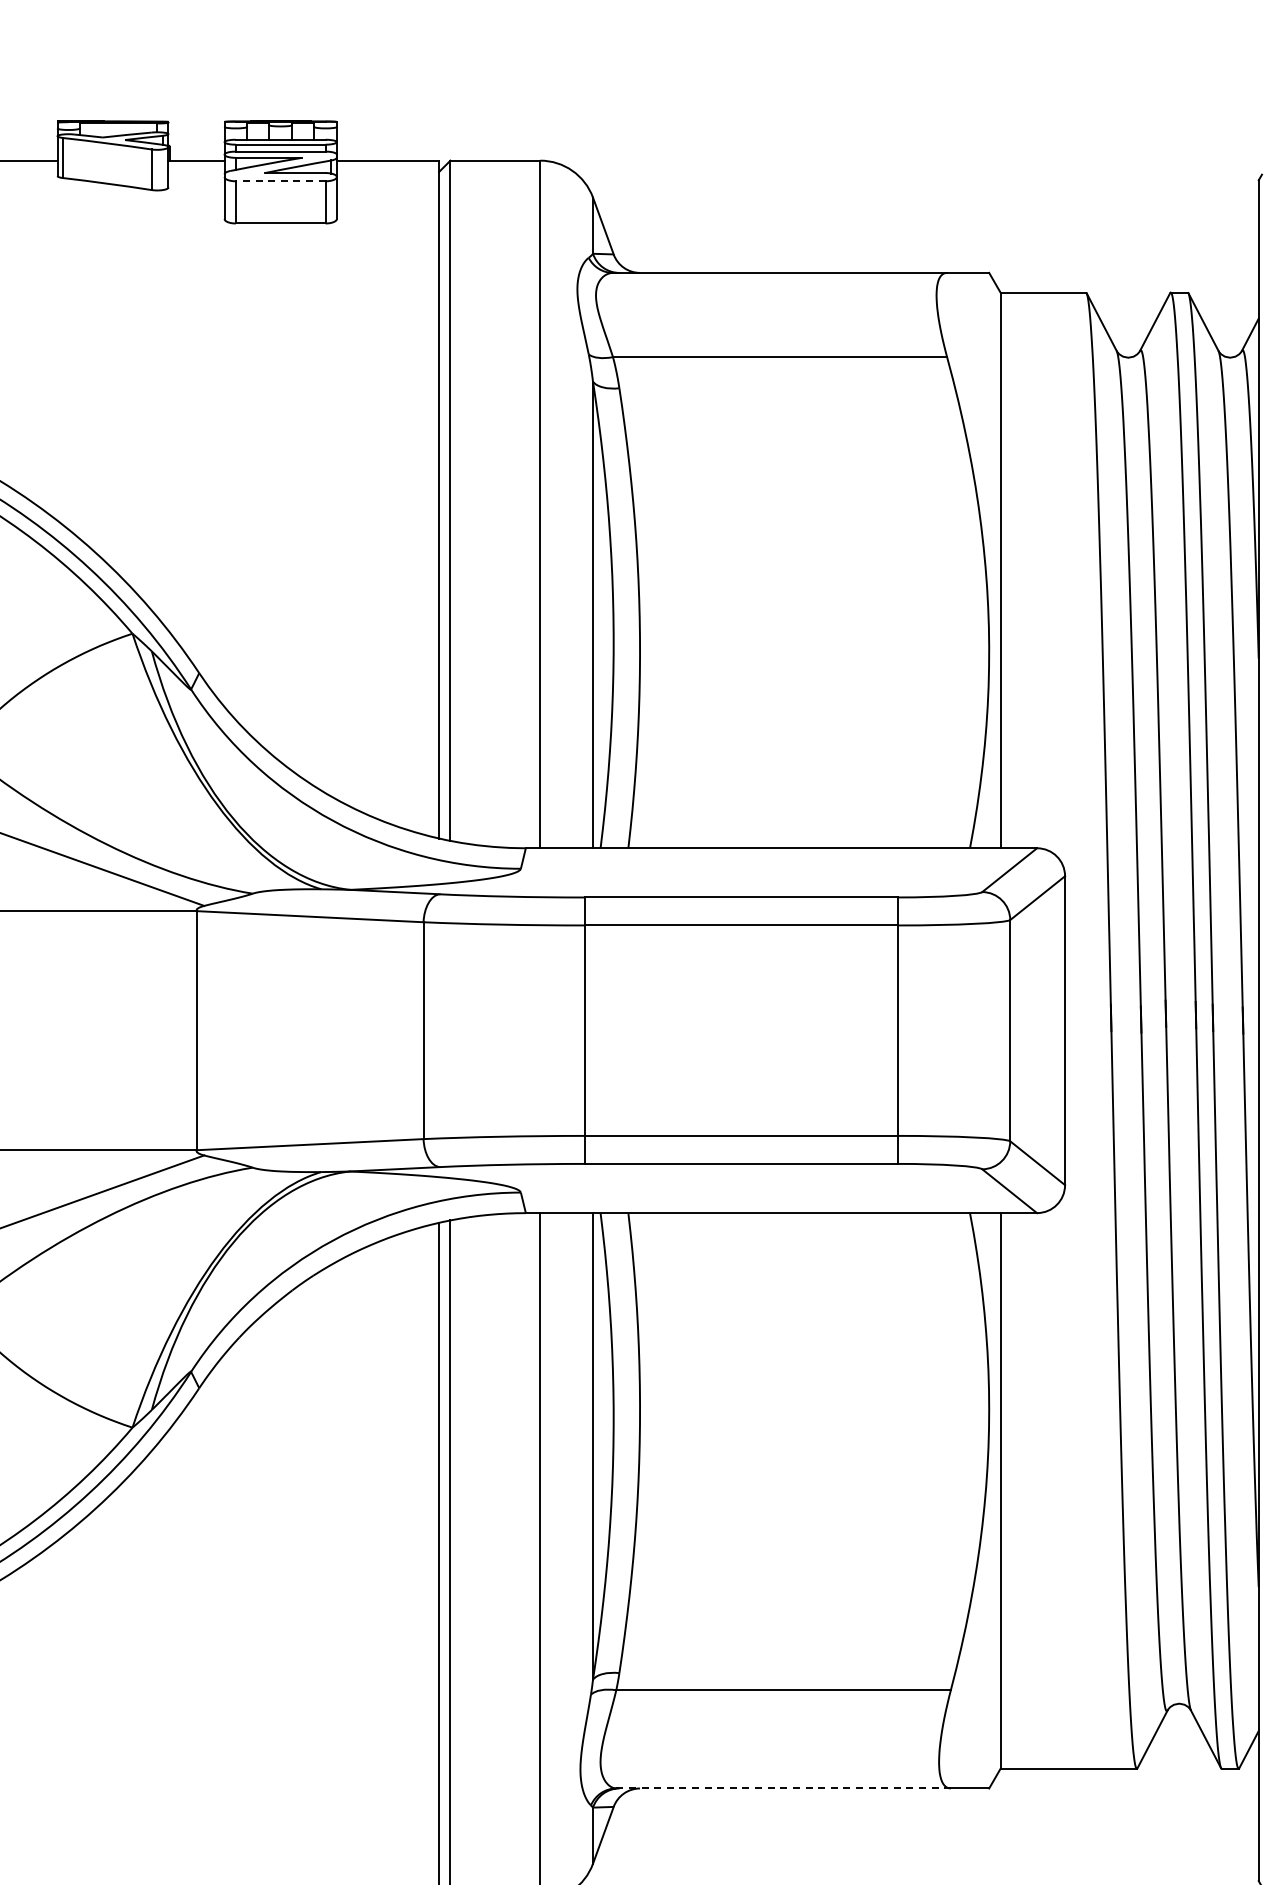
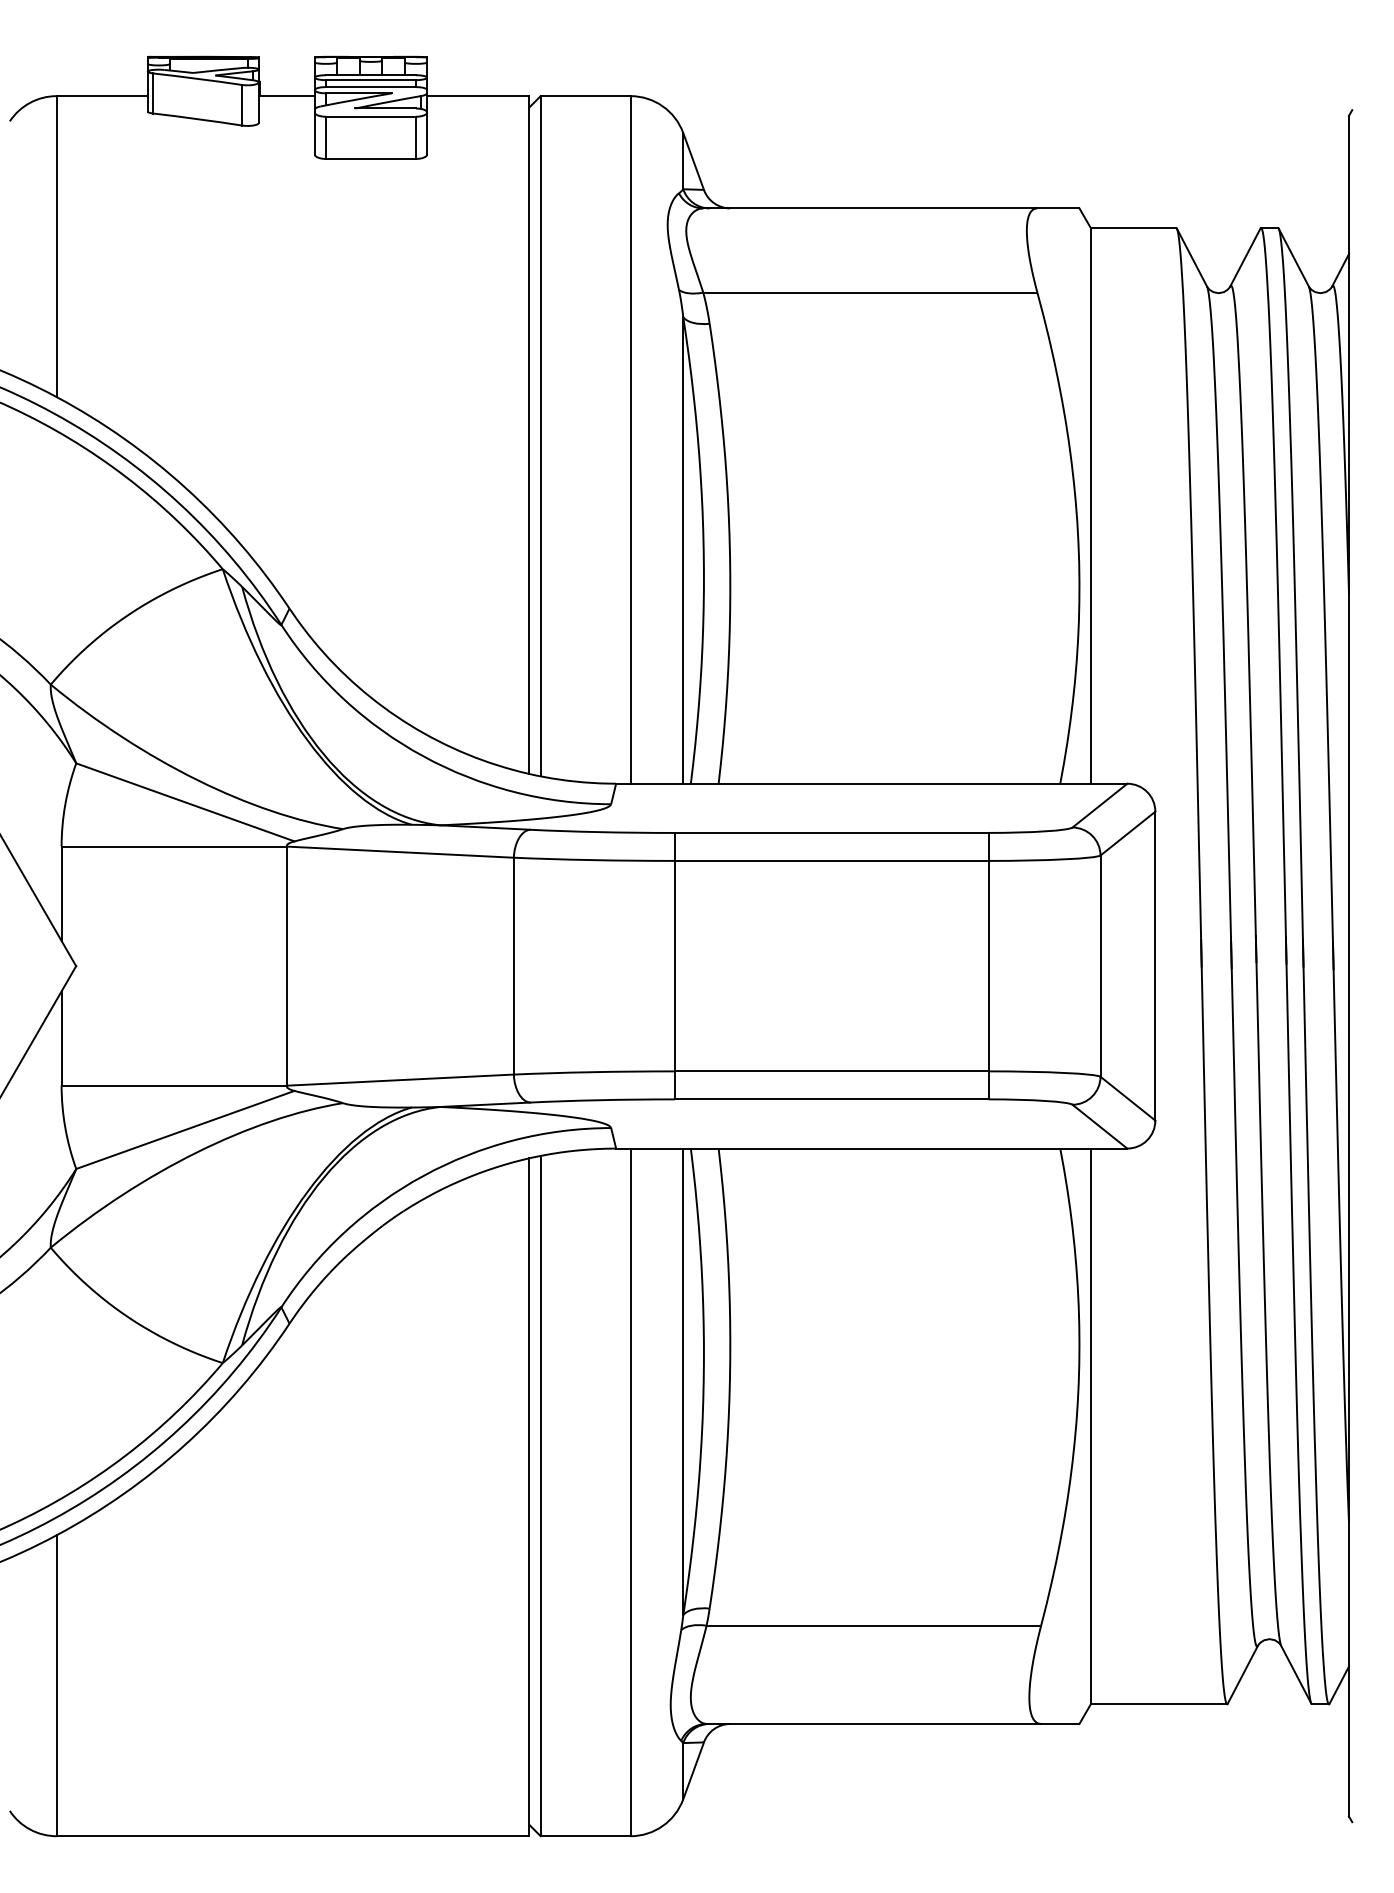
line: (280, 181) -> (370, 116), dashed -> solid
line: (784, 1788) -> (874, 1723), dashed -> solid

